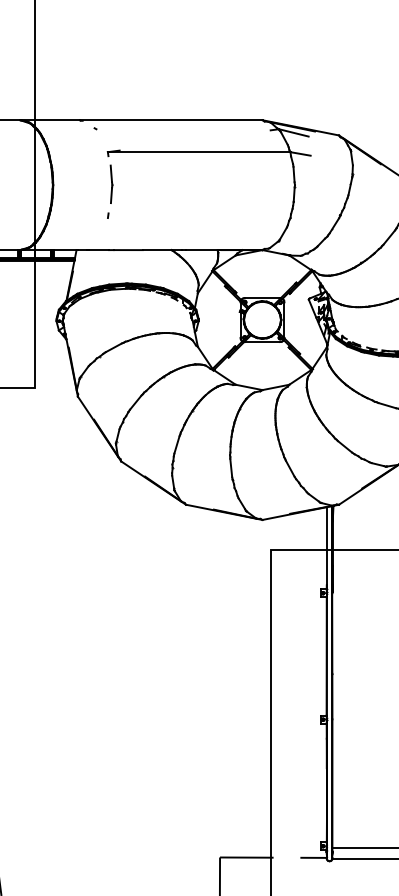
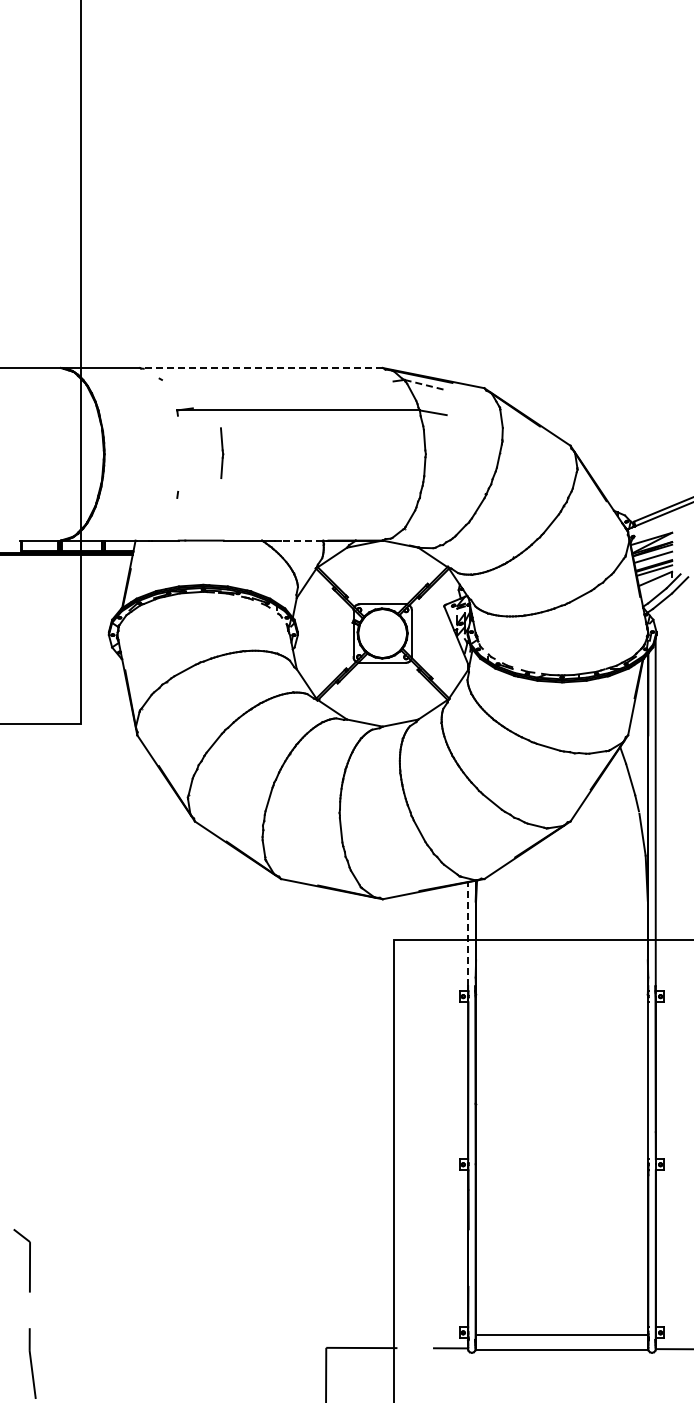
line: (170, 119) -> (260, 367), solid -> dashed
line: (293, 132) -> (424, 384), solid -> dashed
part: (111, 183) -> (222, 452), moved
line: (201, 250) -> (301, 540), solid -> dashed
line: (327, 546) -> (468, 934), solid -> dashed

